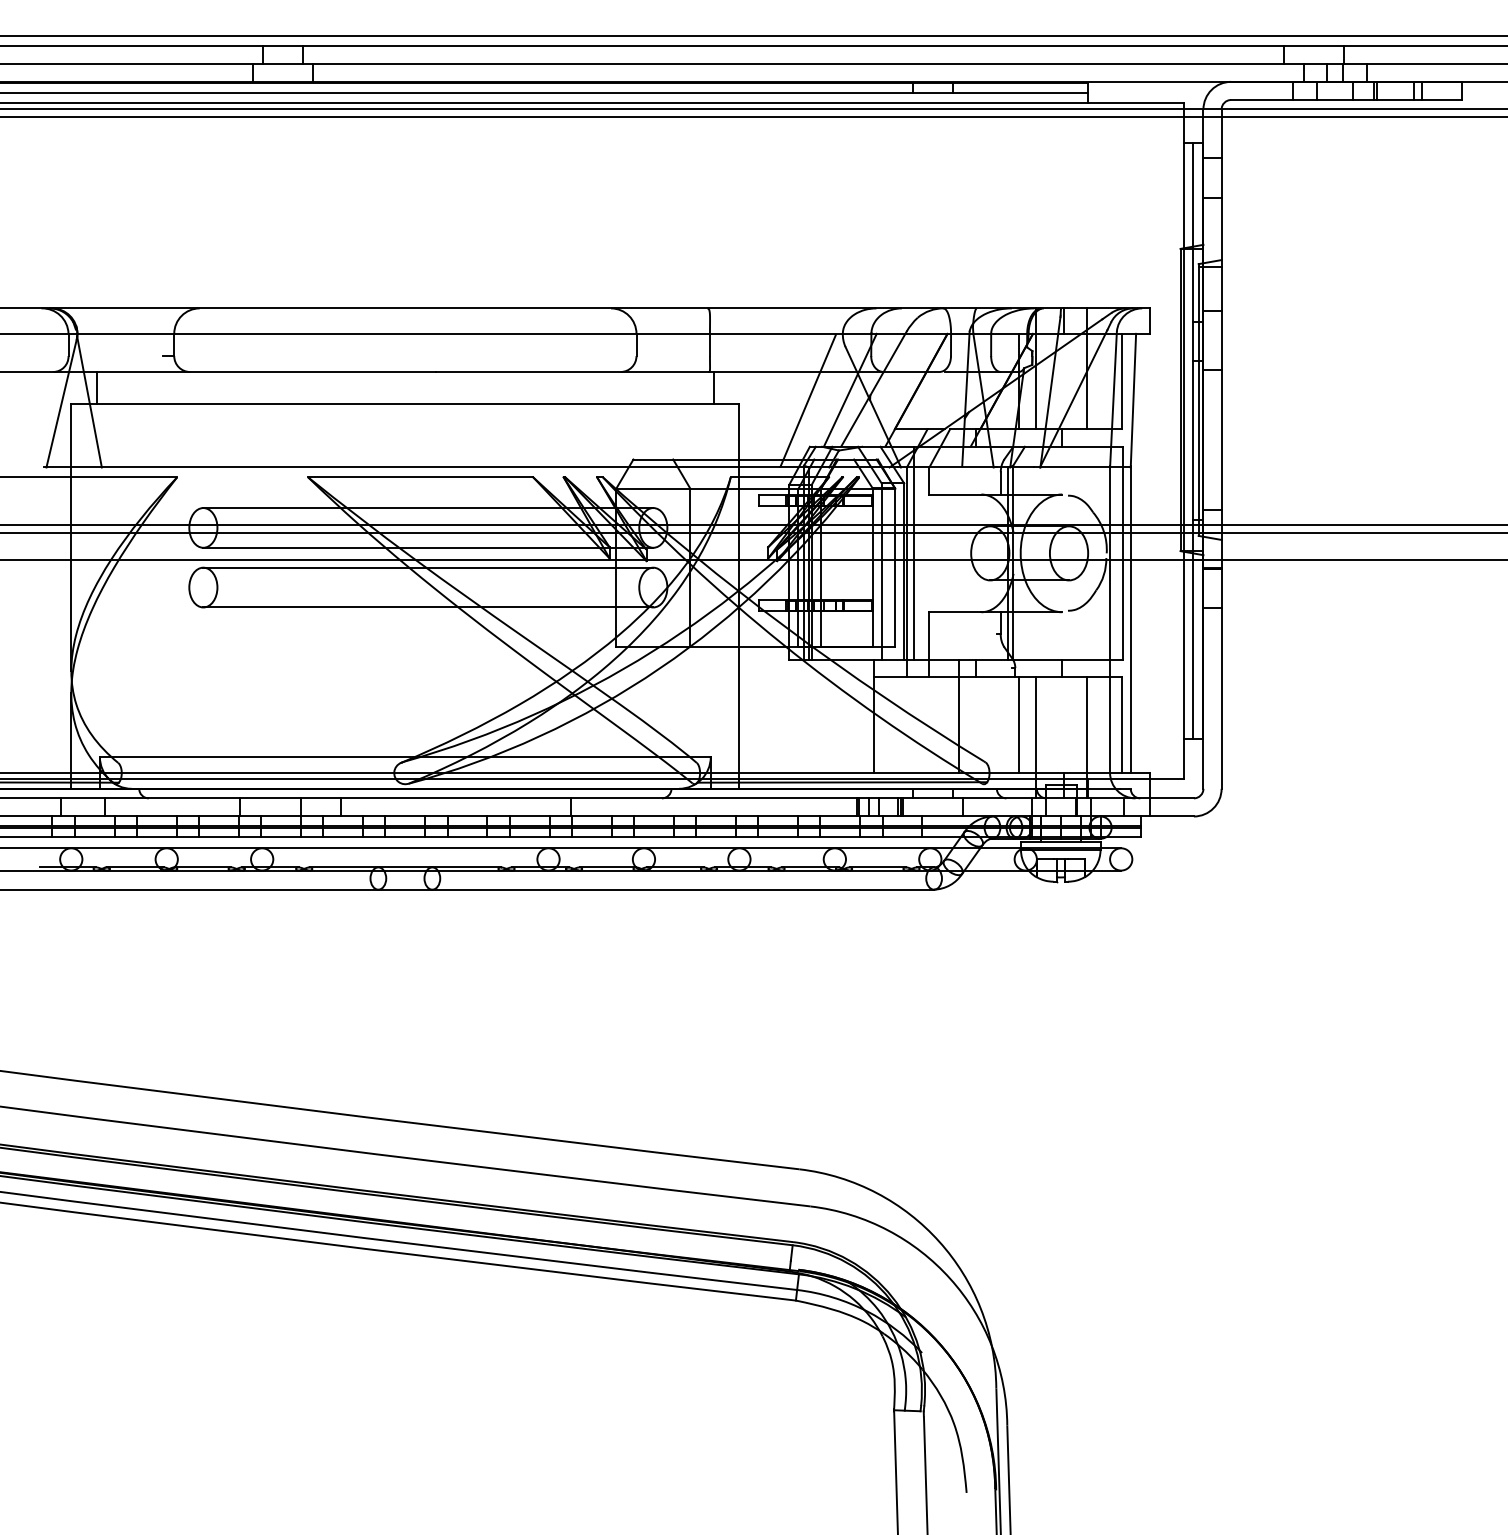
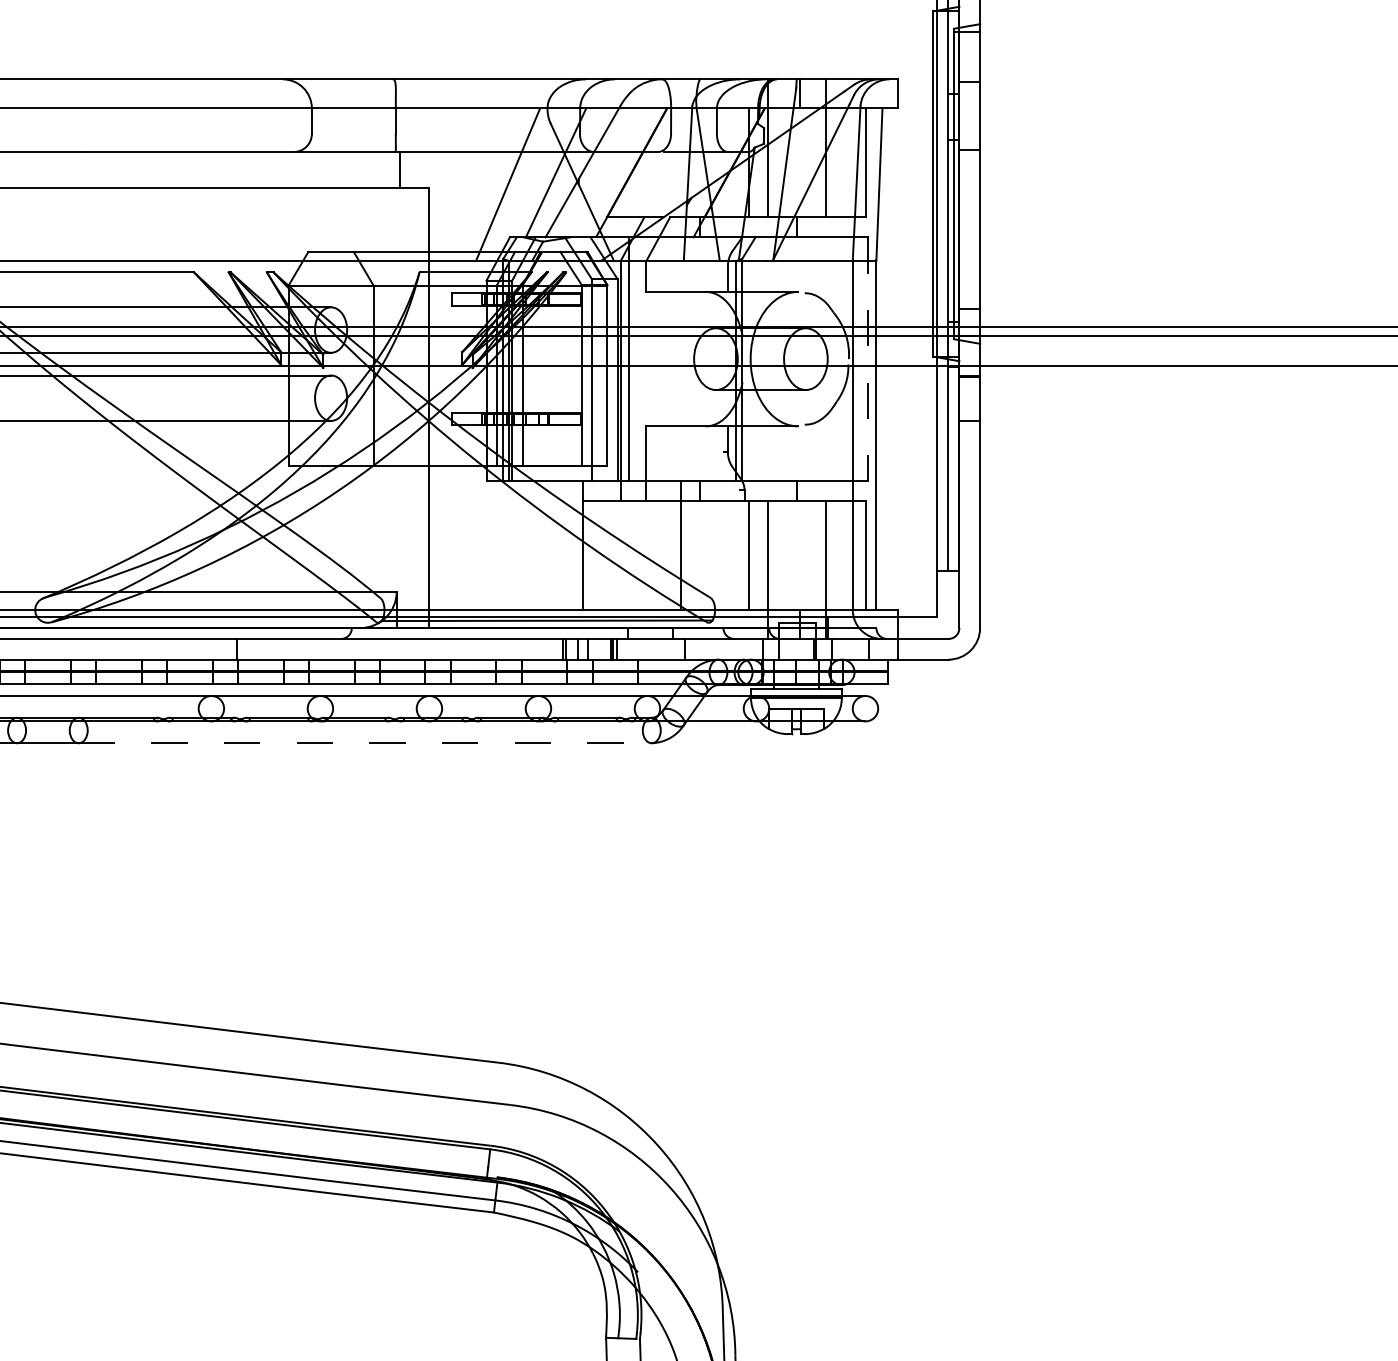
line: (1123, 553) -> (868, 359), solid -> dashed
line: (683, 889) -> (365, 743), solid -> dashed

